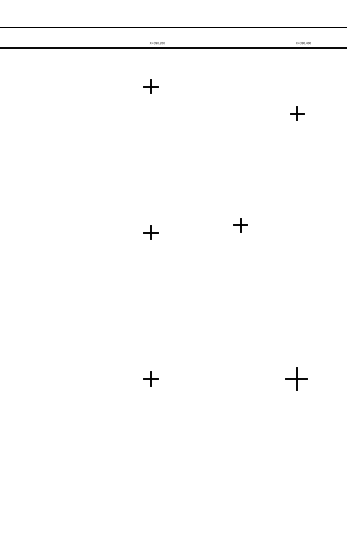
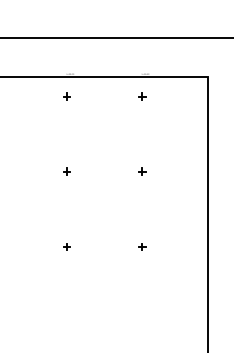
part: (297, 113) -> (142, 96), moved
part: (241, 224) -> (142, 171), moved
part: (297, 378) -> (142, 246), size x0.62

